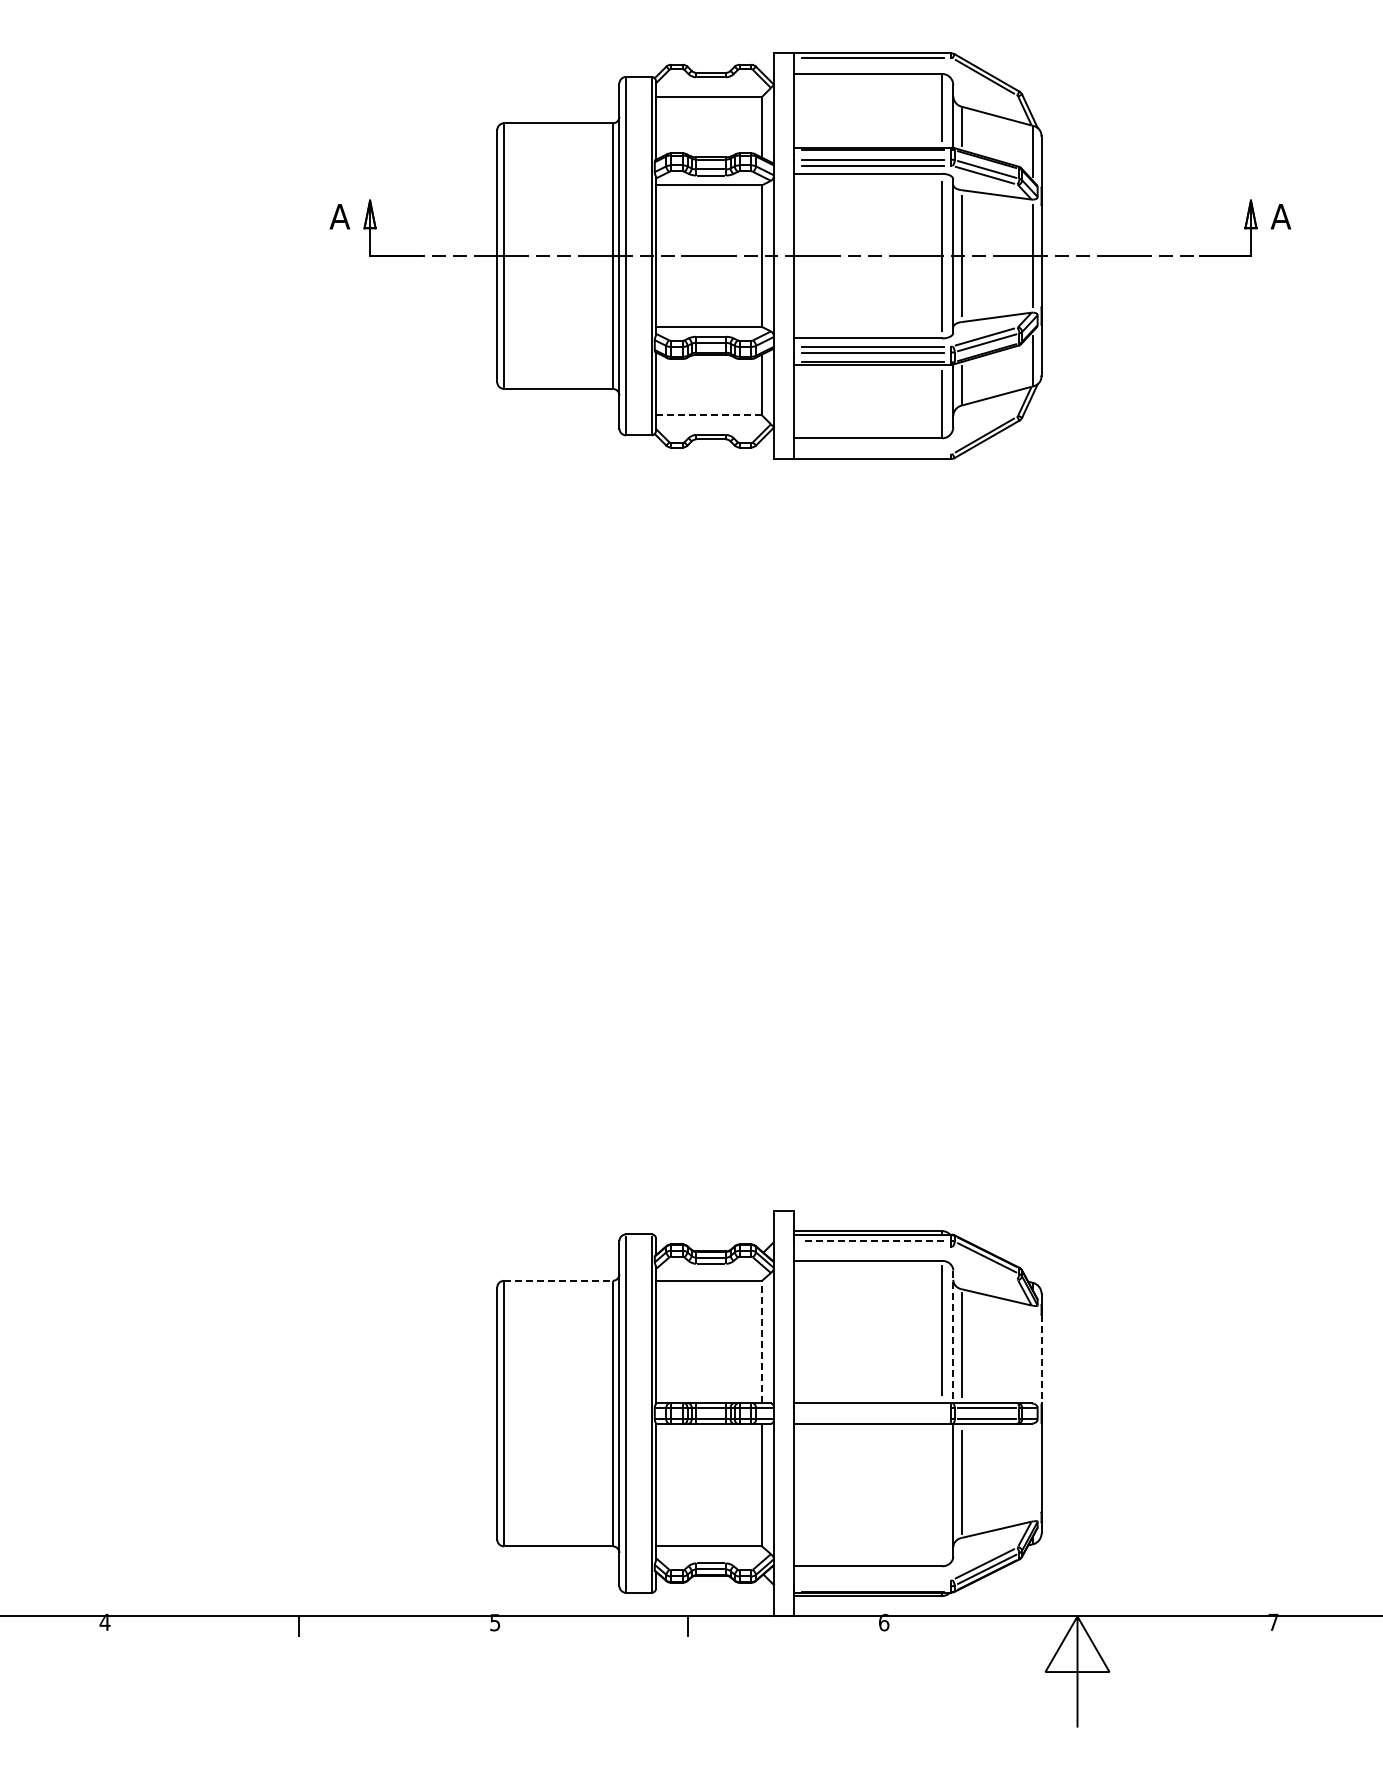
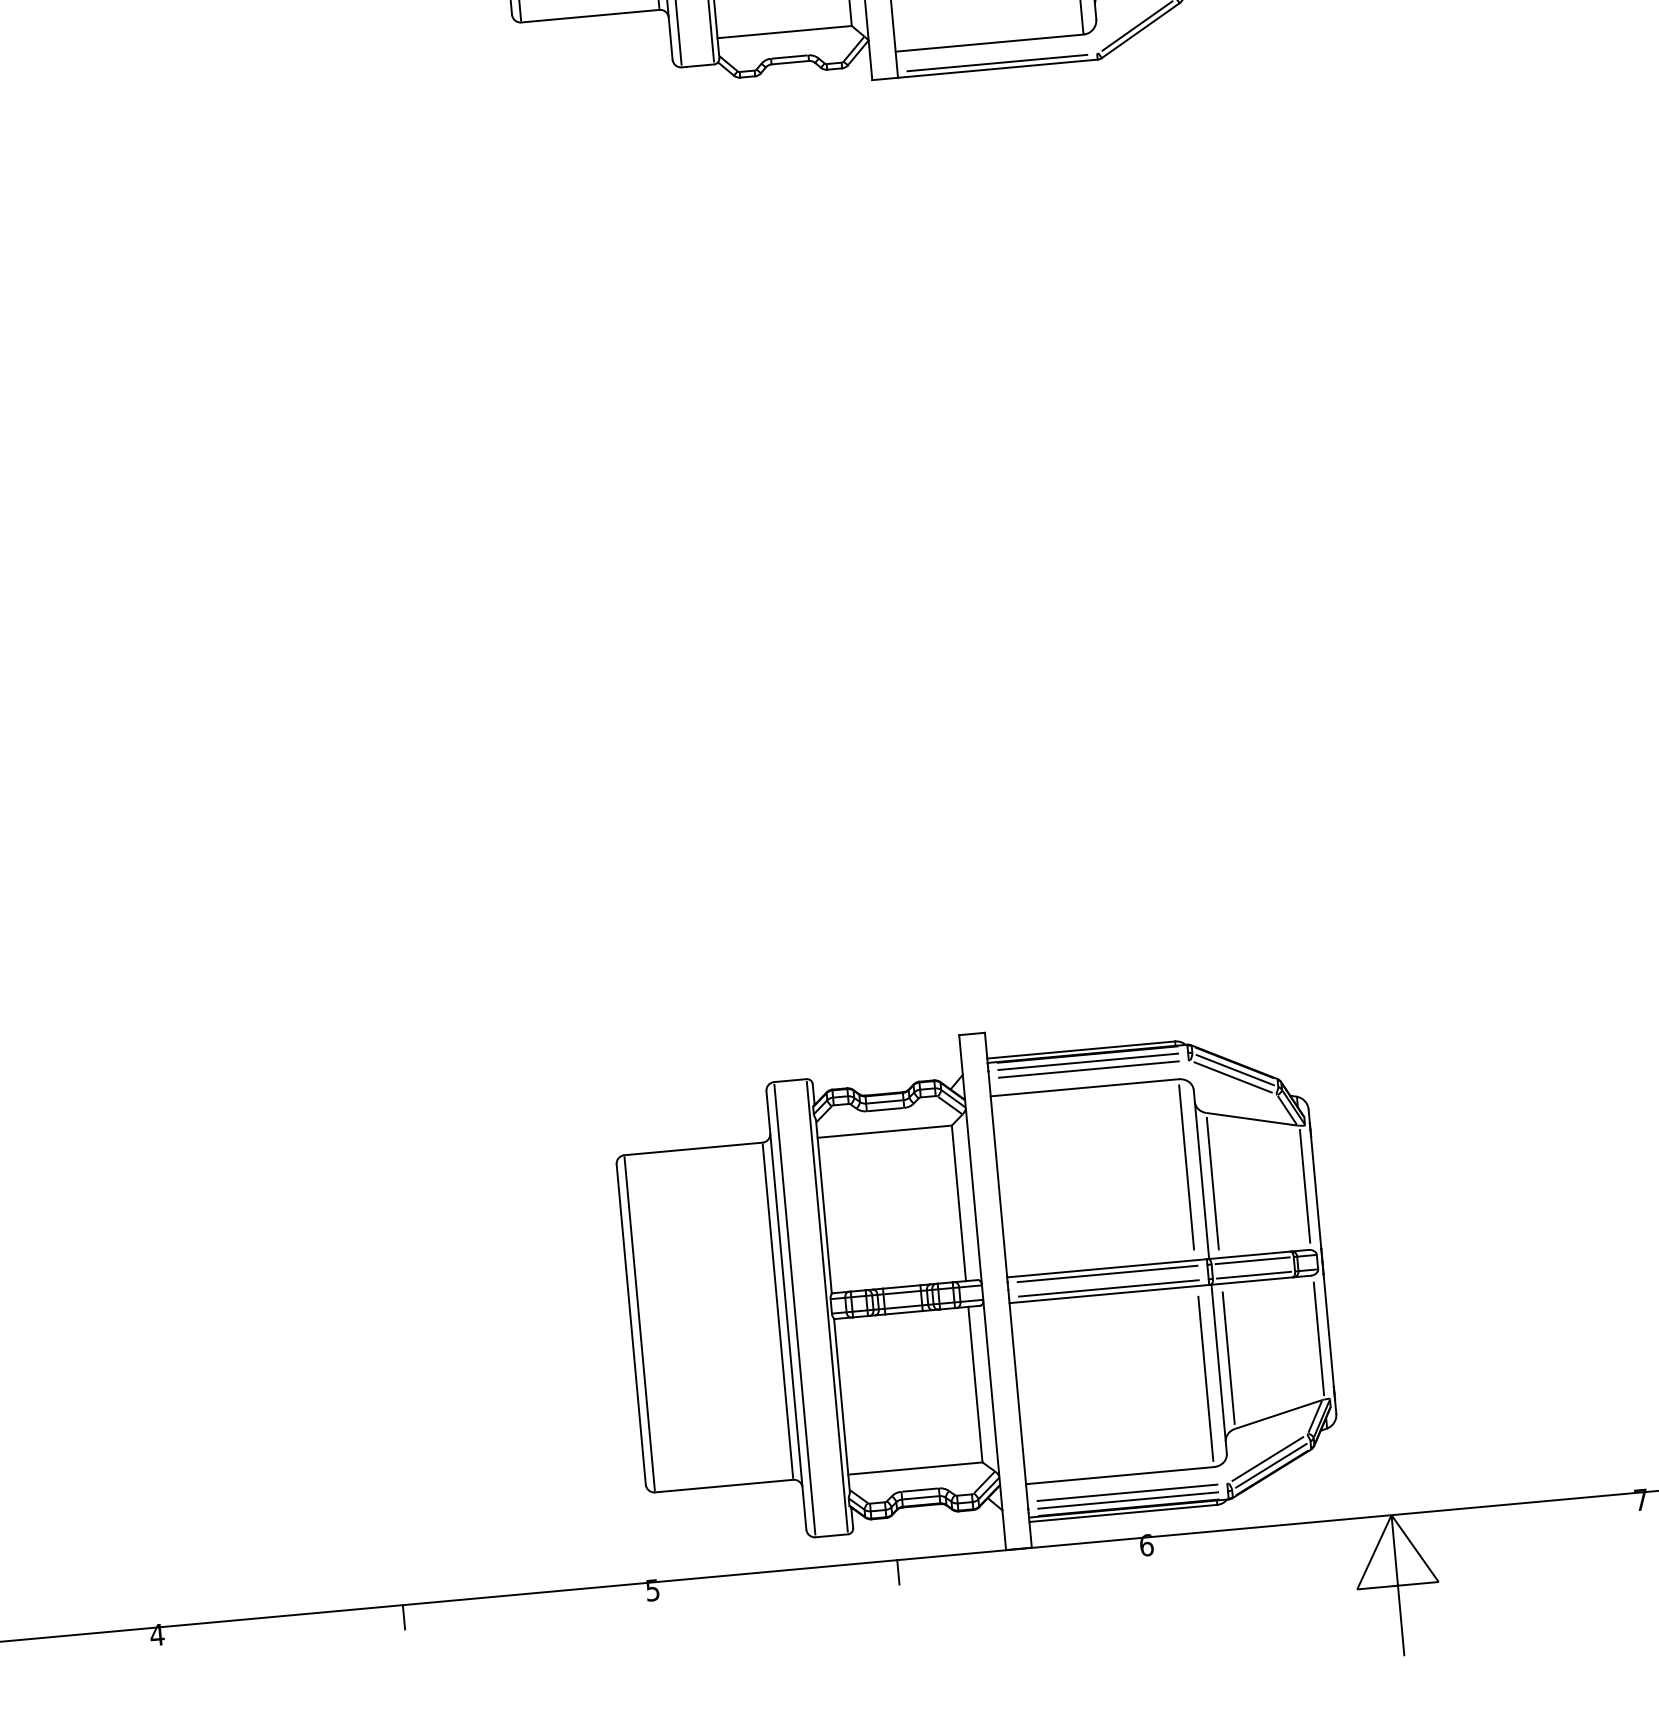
line: (708, 415) -> (784, 32), dashed -> solid
line: (872, 454) -> (996, 63), added
line: (872, 1240) -> (1087, 1061), dashed -> solid
line: (872, 1246) -> (1088, 1069), added
line: (984, 1262) -> (1232, 1076), added
line: (558, 1280) -> (693, 1148), dashed -> solid
line: (953, 1337) -> (1201, 1175), dashed -> solid
line: (761, 1341) -> (958, 1202), dashed -> solid
line: (1033, 1353) -> (1305, 1186), added
line: (1041, 1359) -> (1316, 1192), dashed -> solid
line: (872, 1407) -> (1107, 1273), added
line: (872, 1419) -> (1108, 1288), added
line: (1033, 1473) -> (1319, 1338), added
line: (942, 1496) -> (1206, 1378), added
line: (872, 1580) -> (1127, 1493), added
line: (872, 1586) -> (1127, 1500), added

